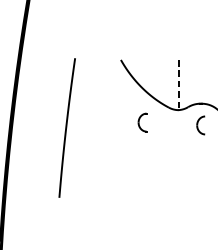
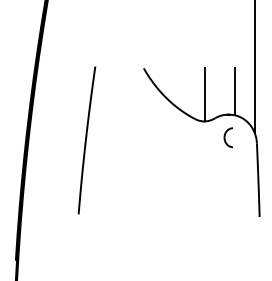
line: (206, 81) -> (234, 91), added
line: (179, 85) -> (205, 95), dashed -> solid
part: (141, 122) -> (165, 134), removed

